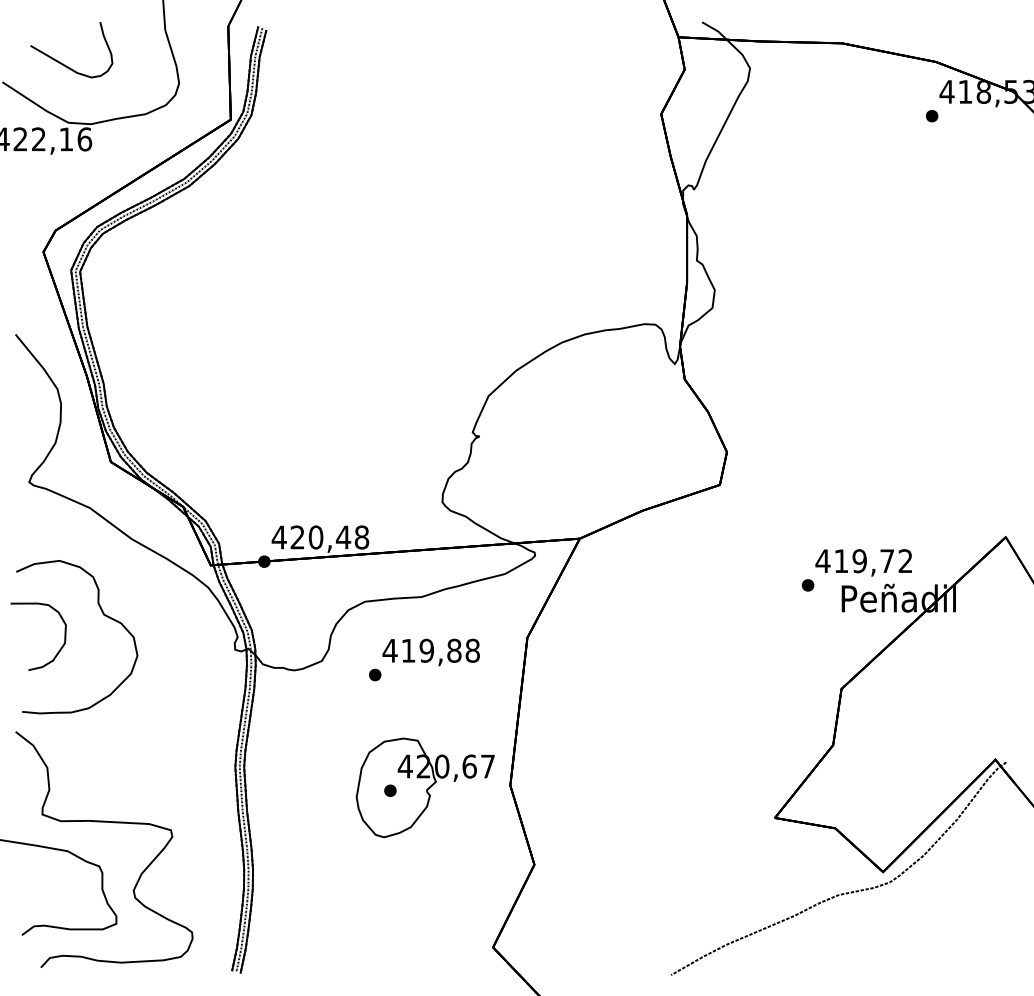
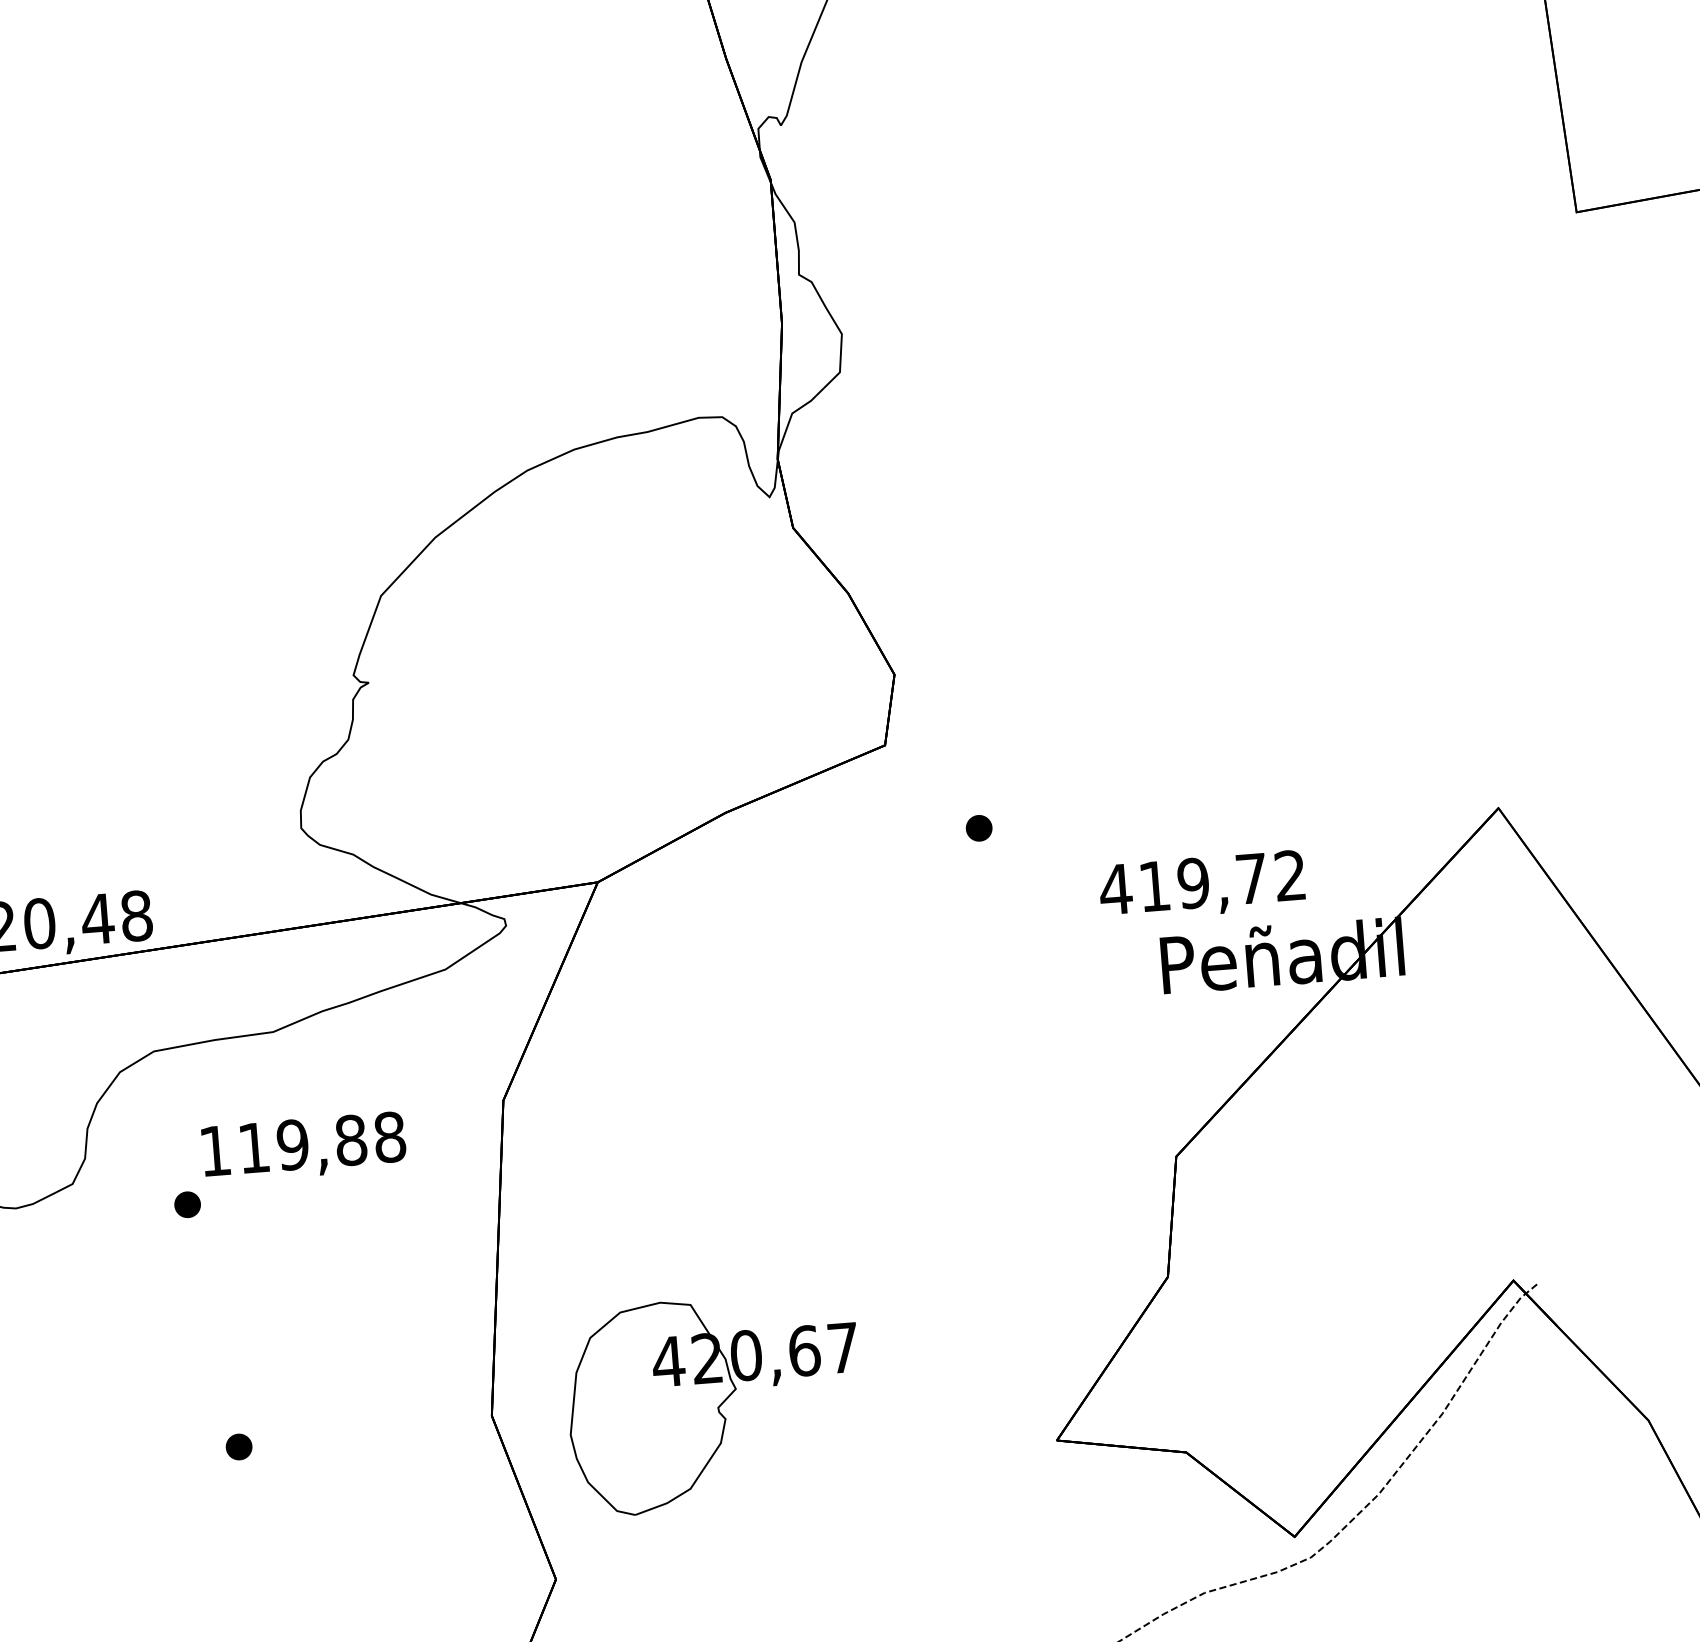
part: (807, 585) -> (978, 828), moved
text: (389, 650) -> (213, 1150), 419,88 -> 119,88
part: (424, 787) -> (712, 1402), moved

